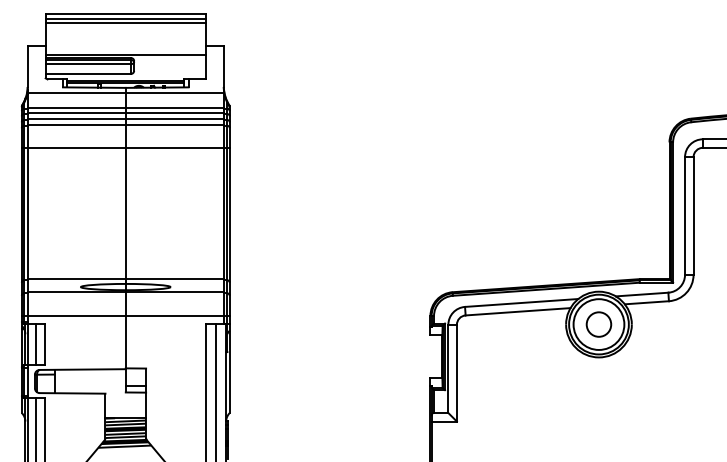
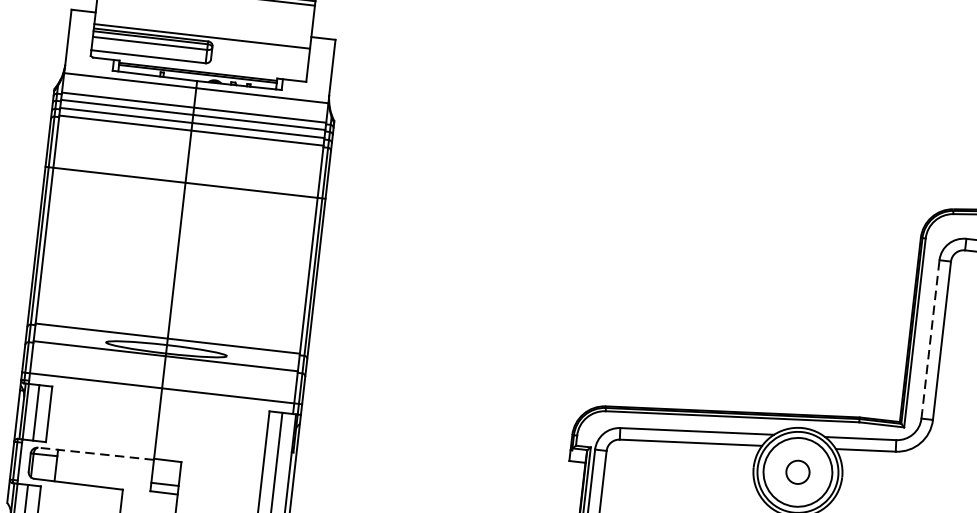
line: (125, 148) -> (185, 182), moved
line: (685, 216) -> (931, 340), solid -> dashed
circle: (598, 324) -> (797, 472), size x0.7
line: (82, 369) -> (95, 453), solid -> dashed

